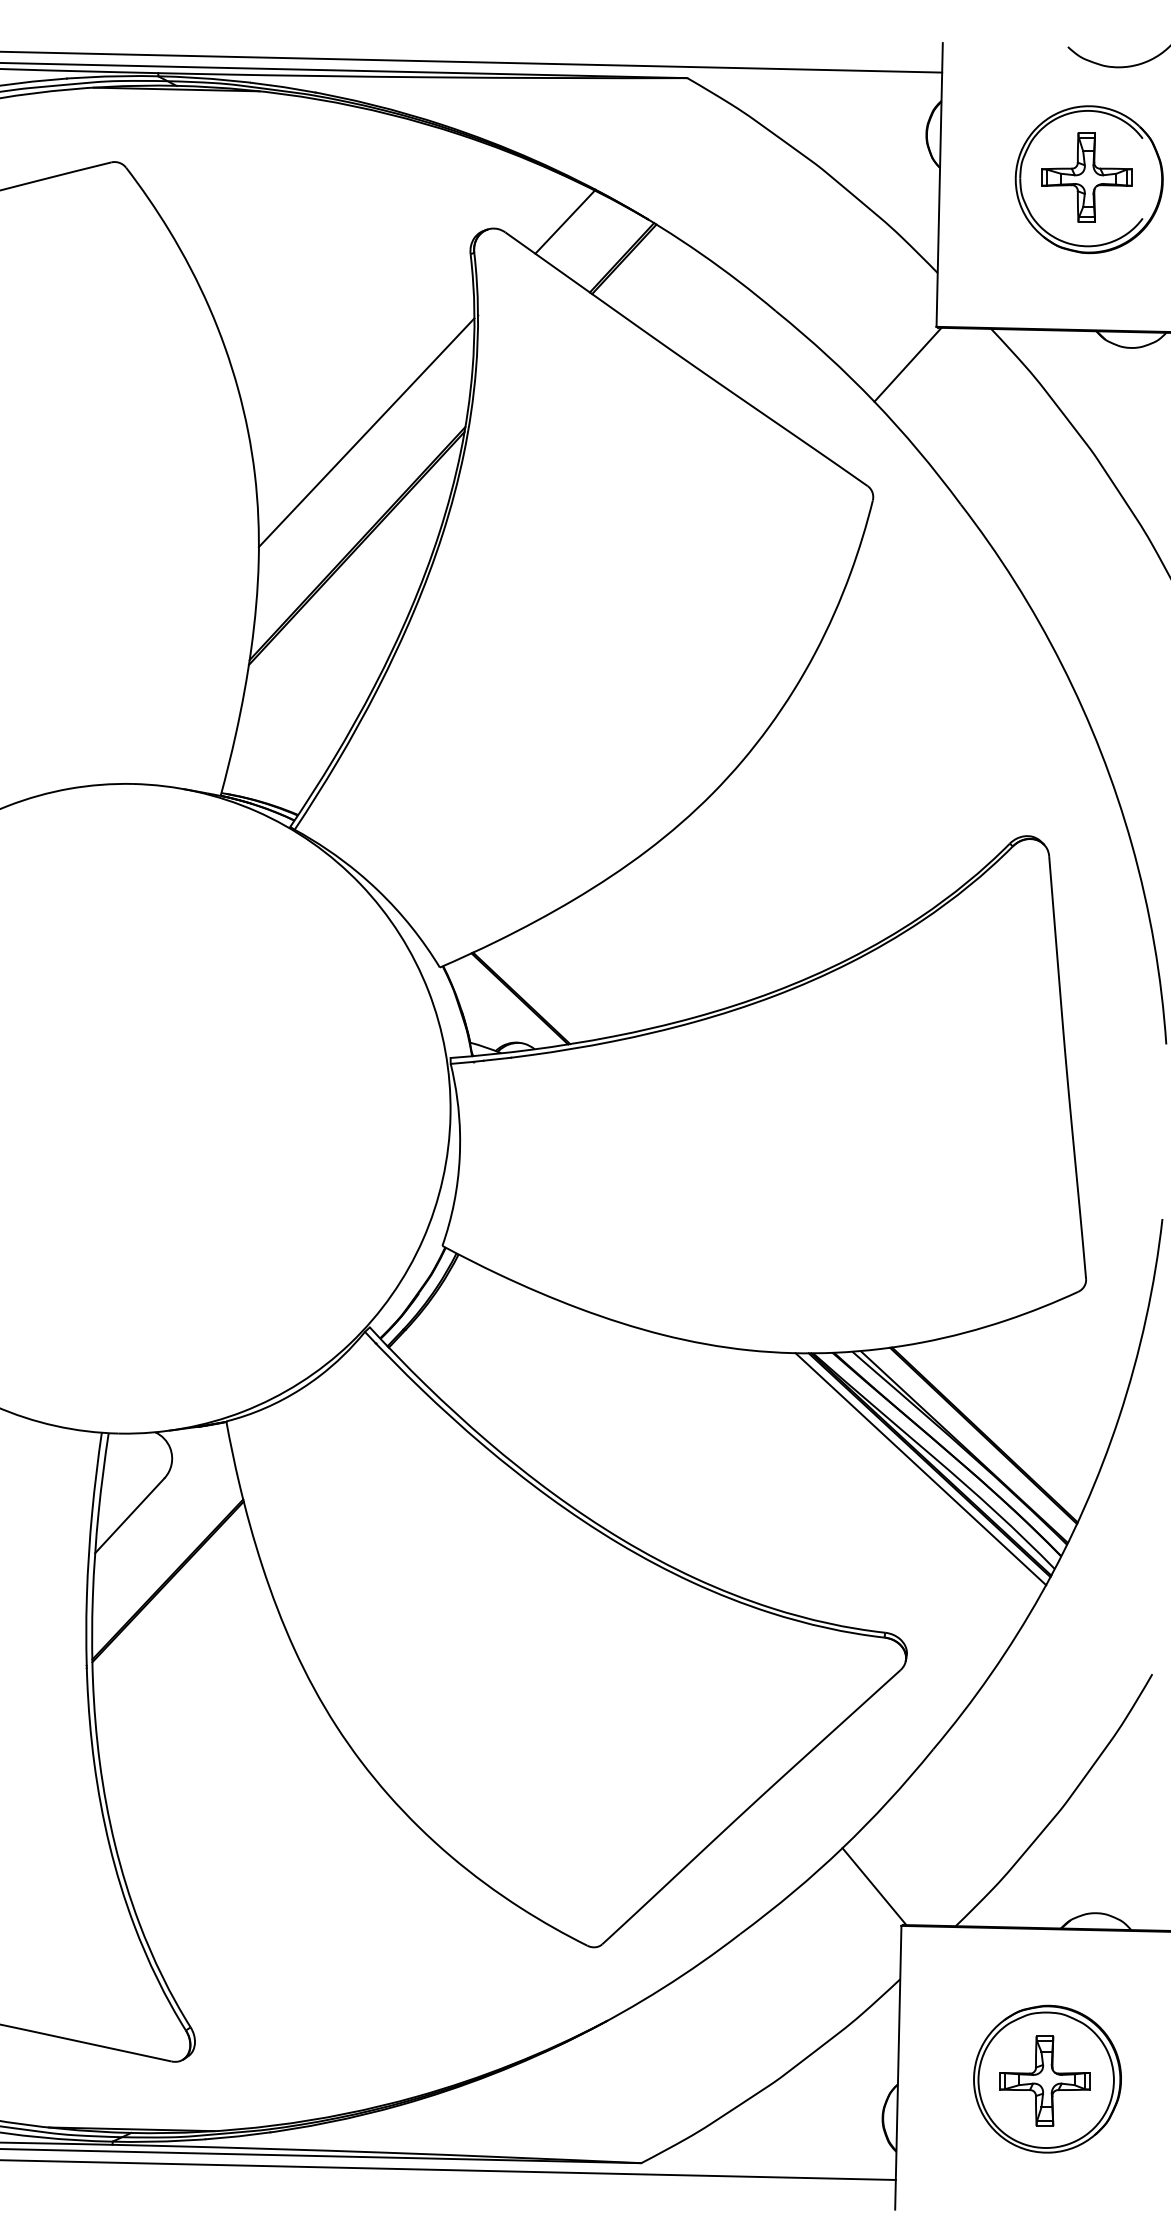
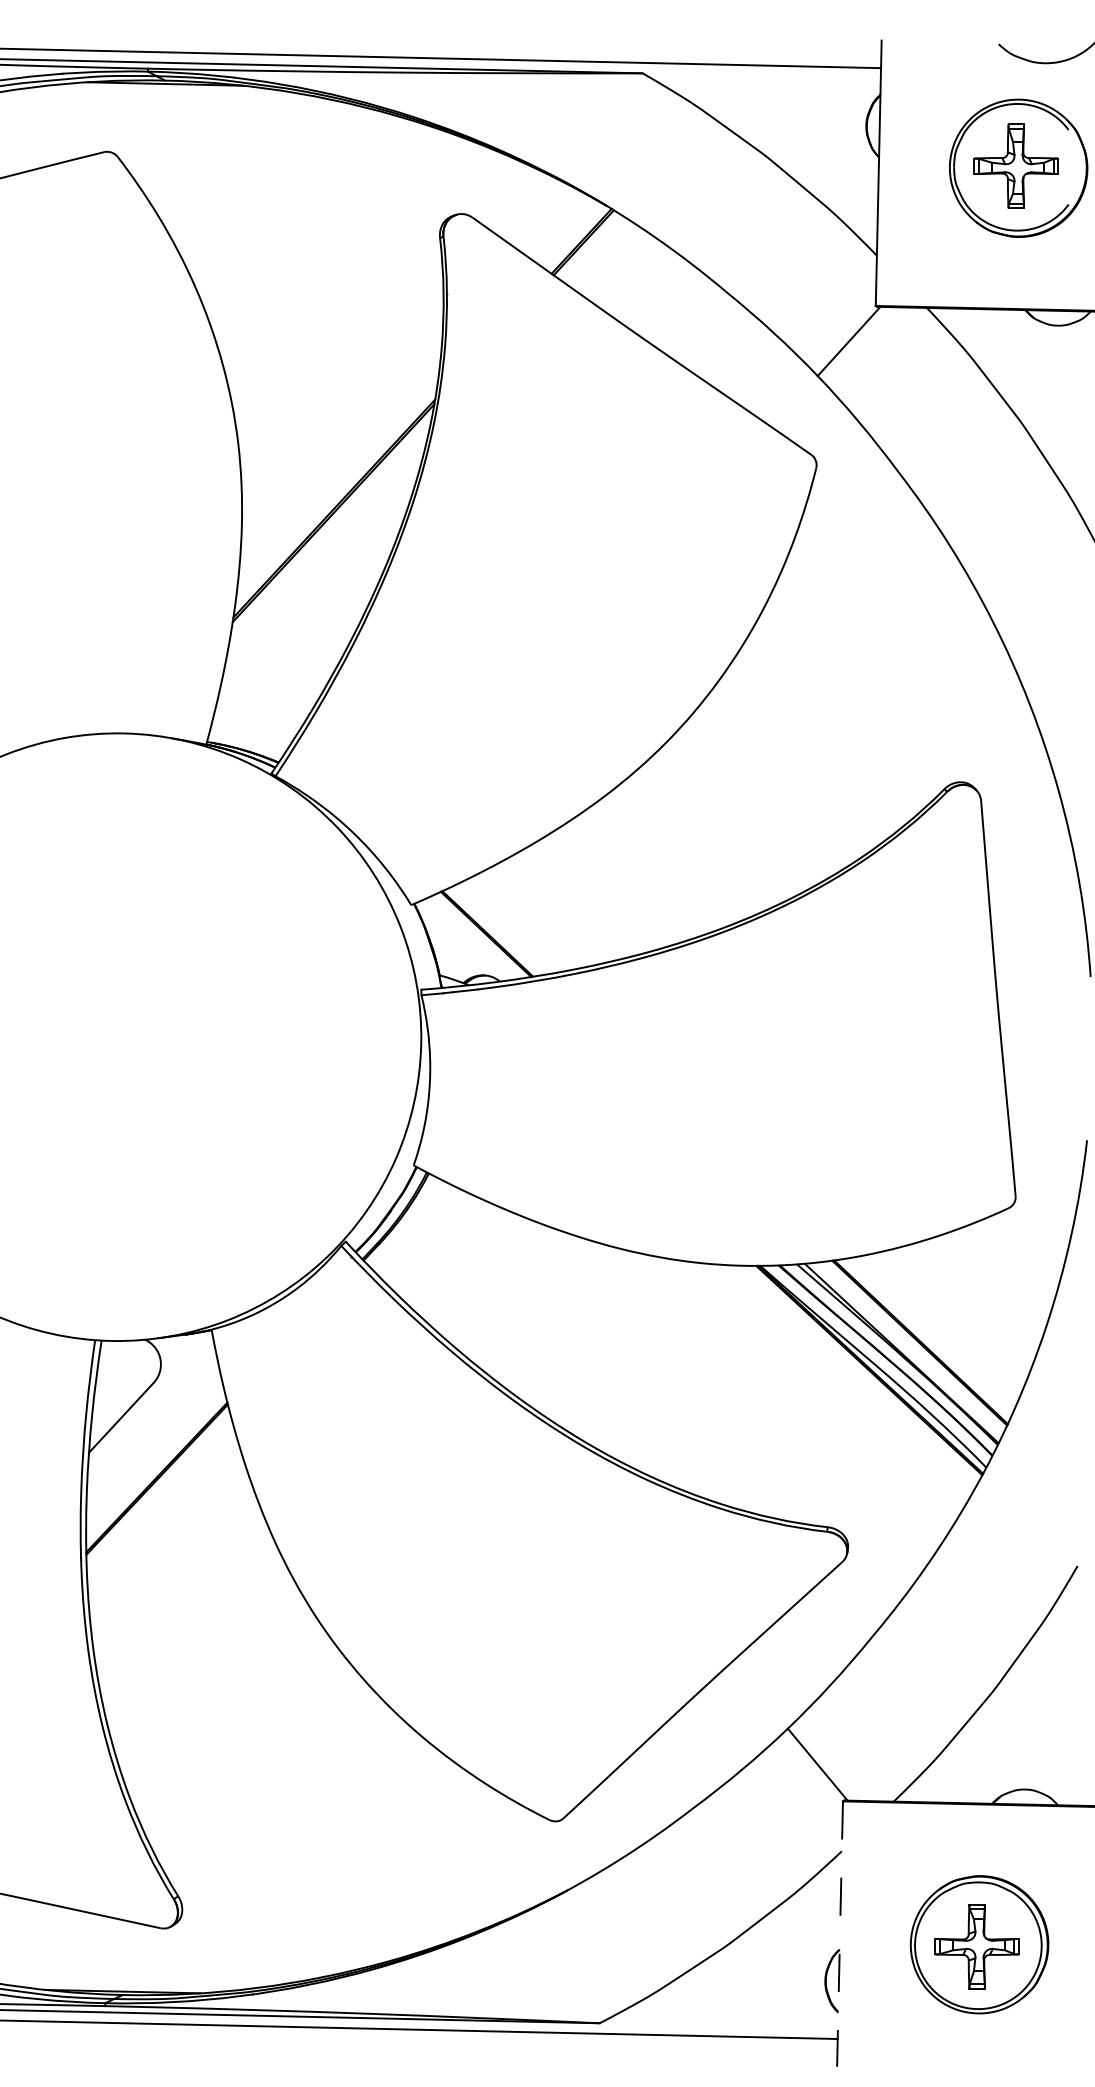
line: (564, 221) -> (527, 207), removed
line: (366, 432) -> (342, 404), removed
line: (920, 1469) -> (860, 1374), removed
line: (898, 2067) -> (840, 1933), solid -> dashed

